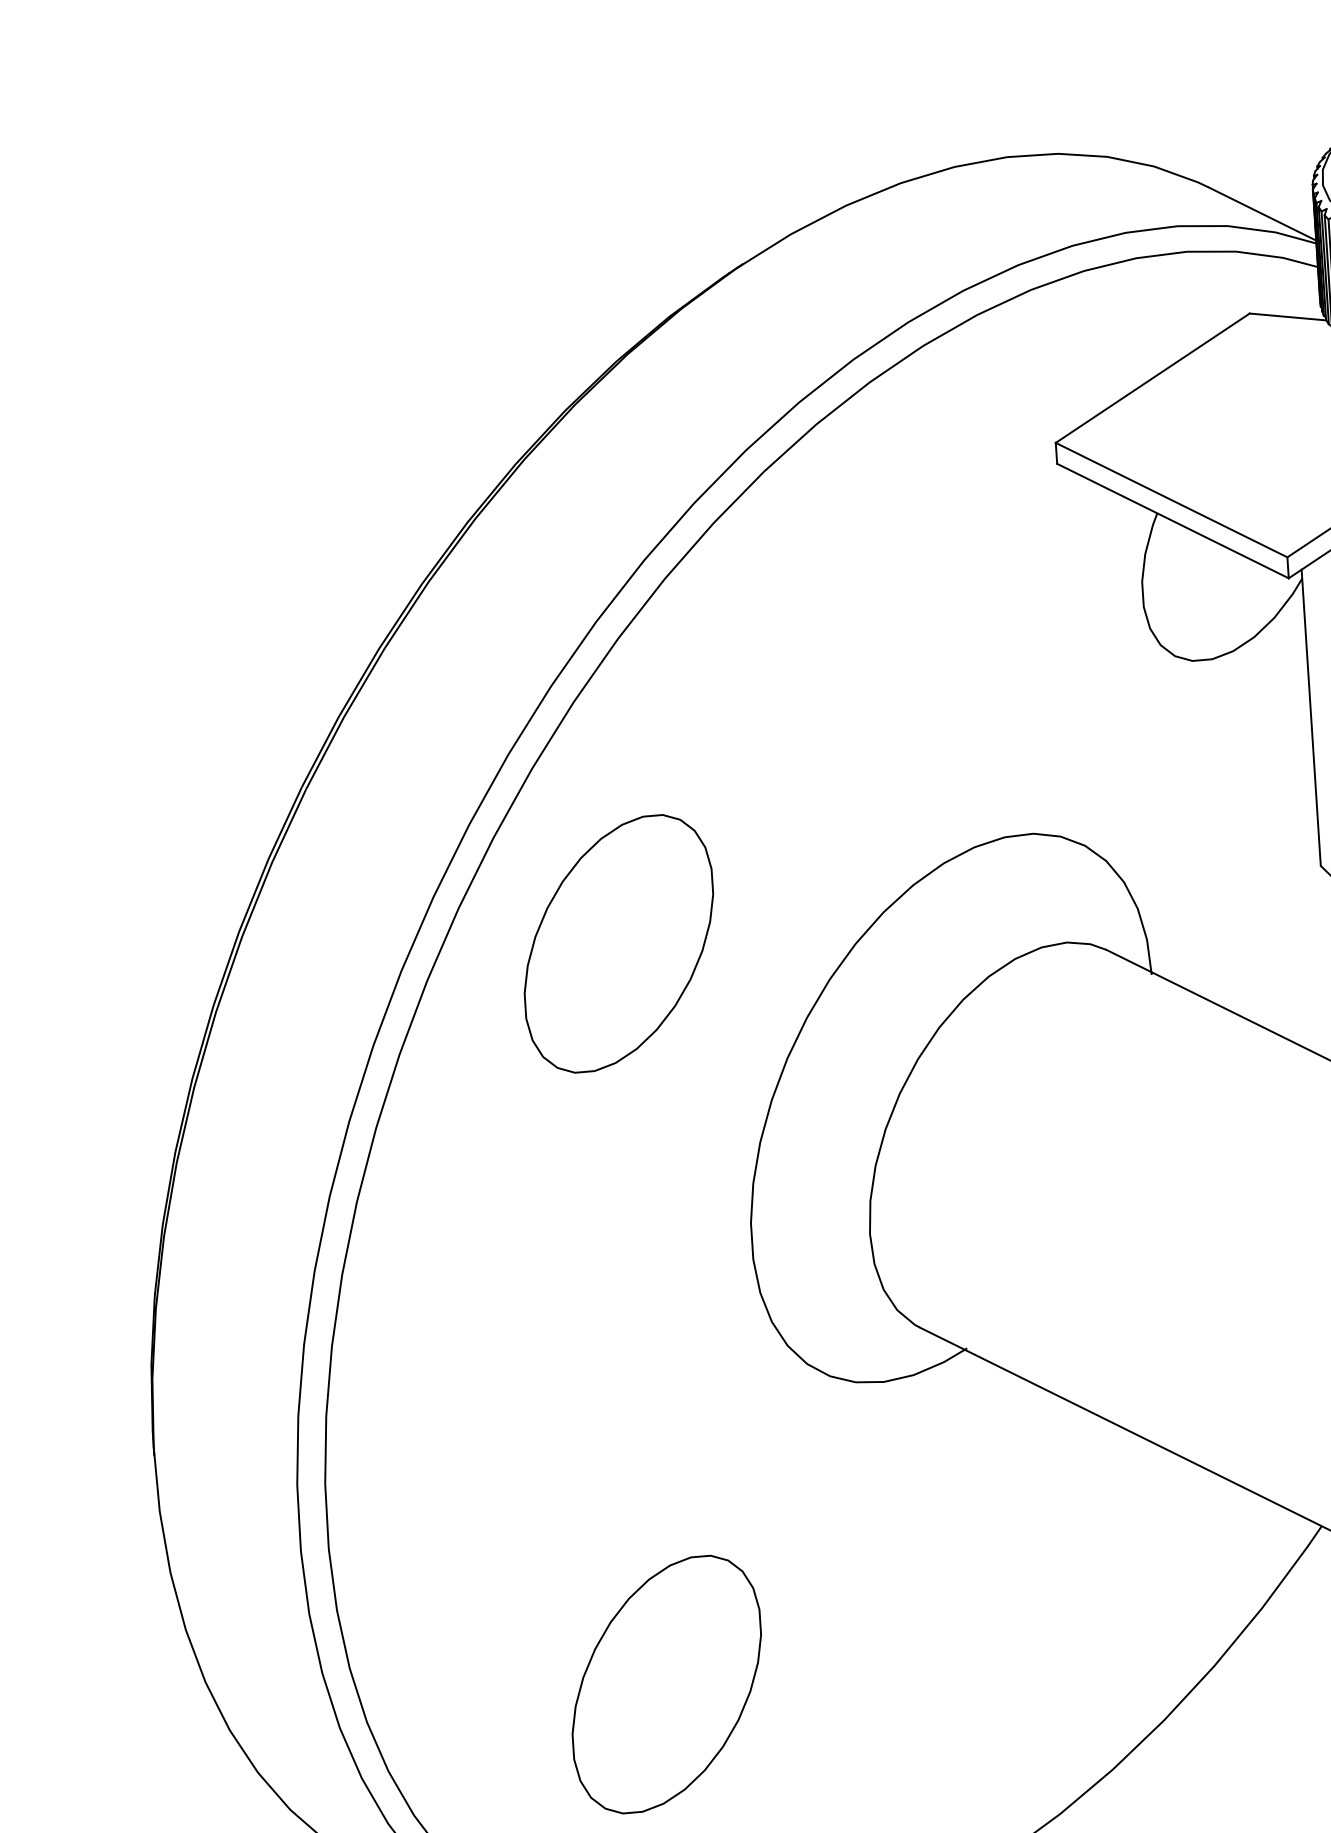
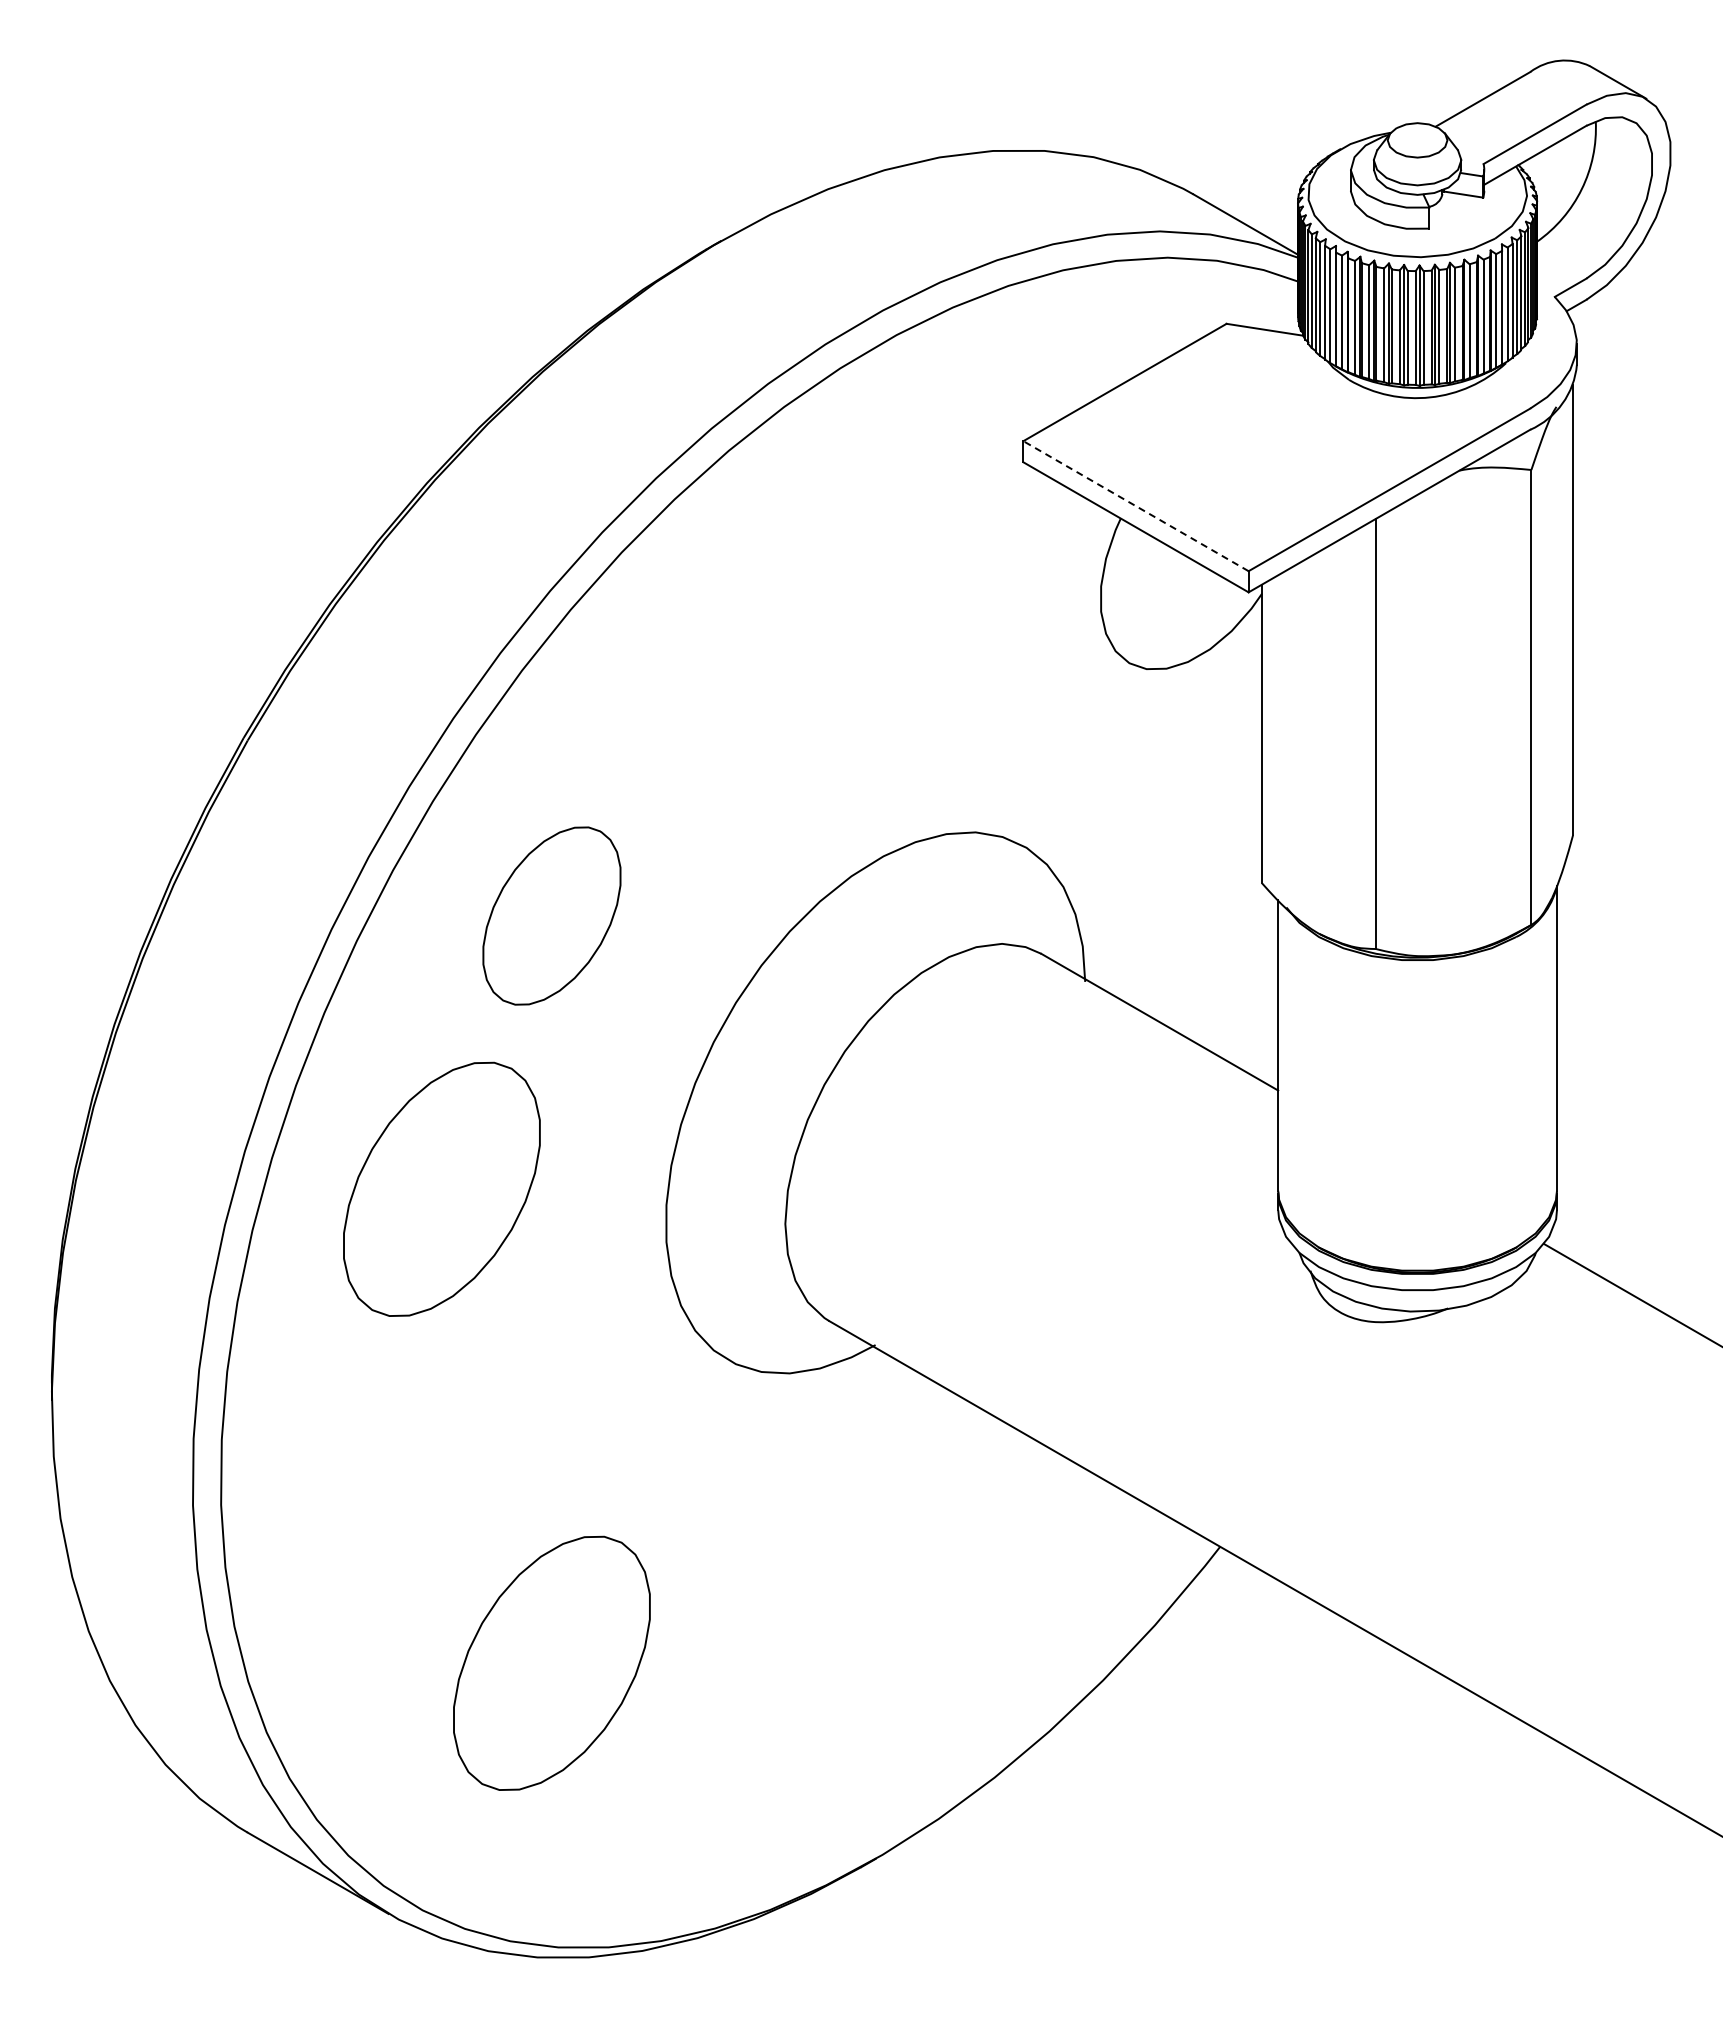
line: (1171, 499) -> (1135, 505), solid -> dashed
part: (618, 943) -> (551, 915), size x0.7
part: (526, 1220) -> (441, 1188), added

